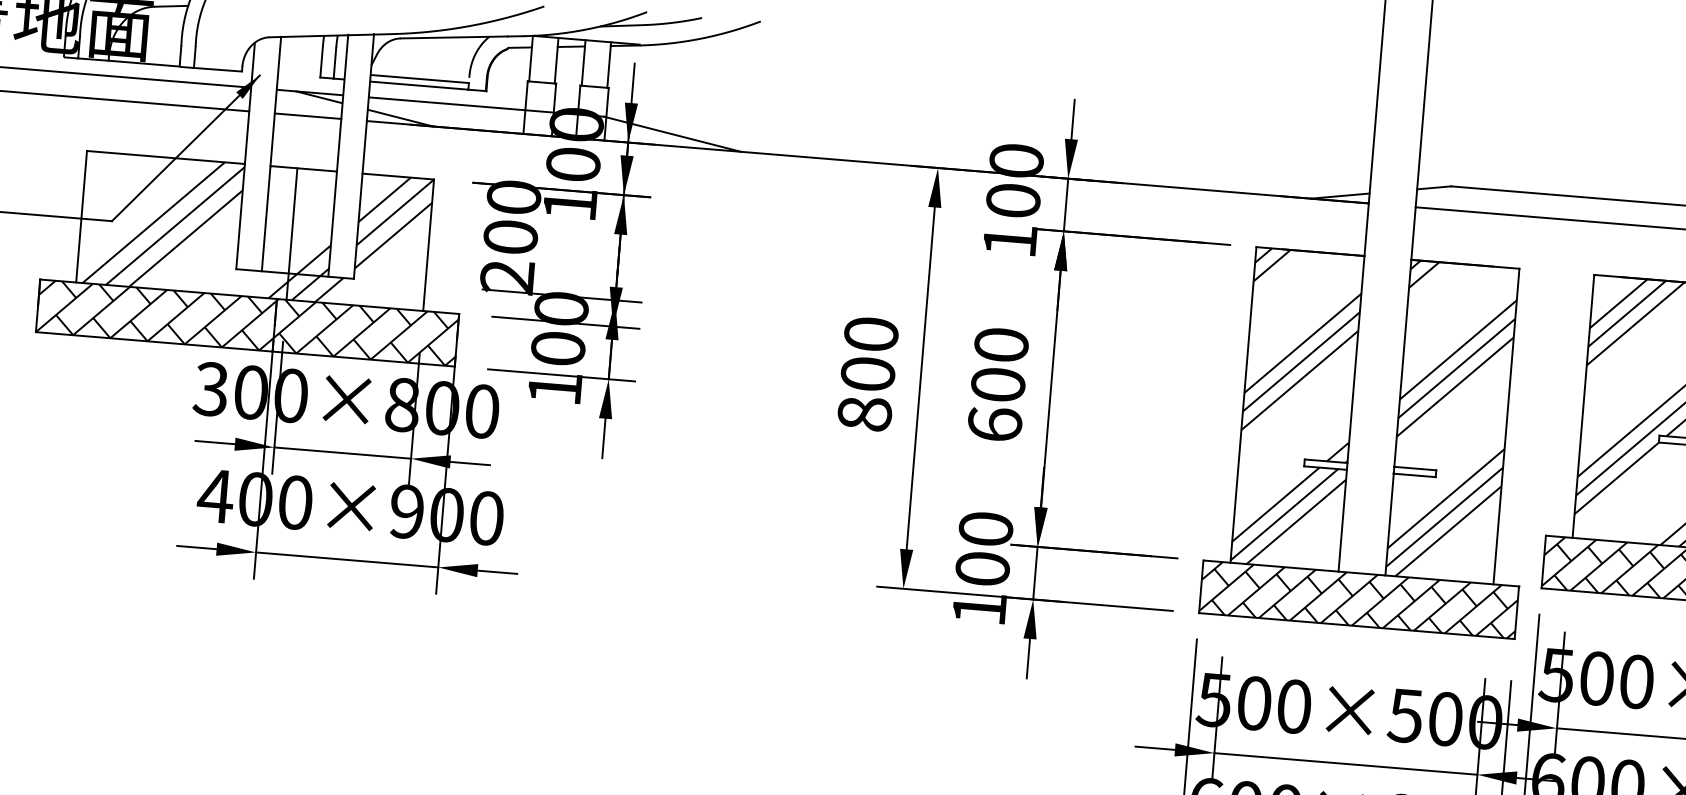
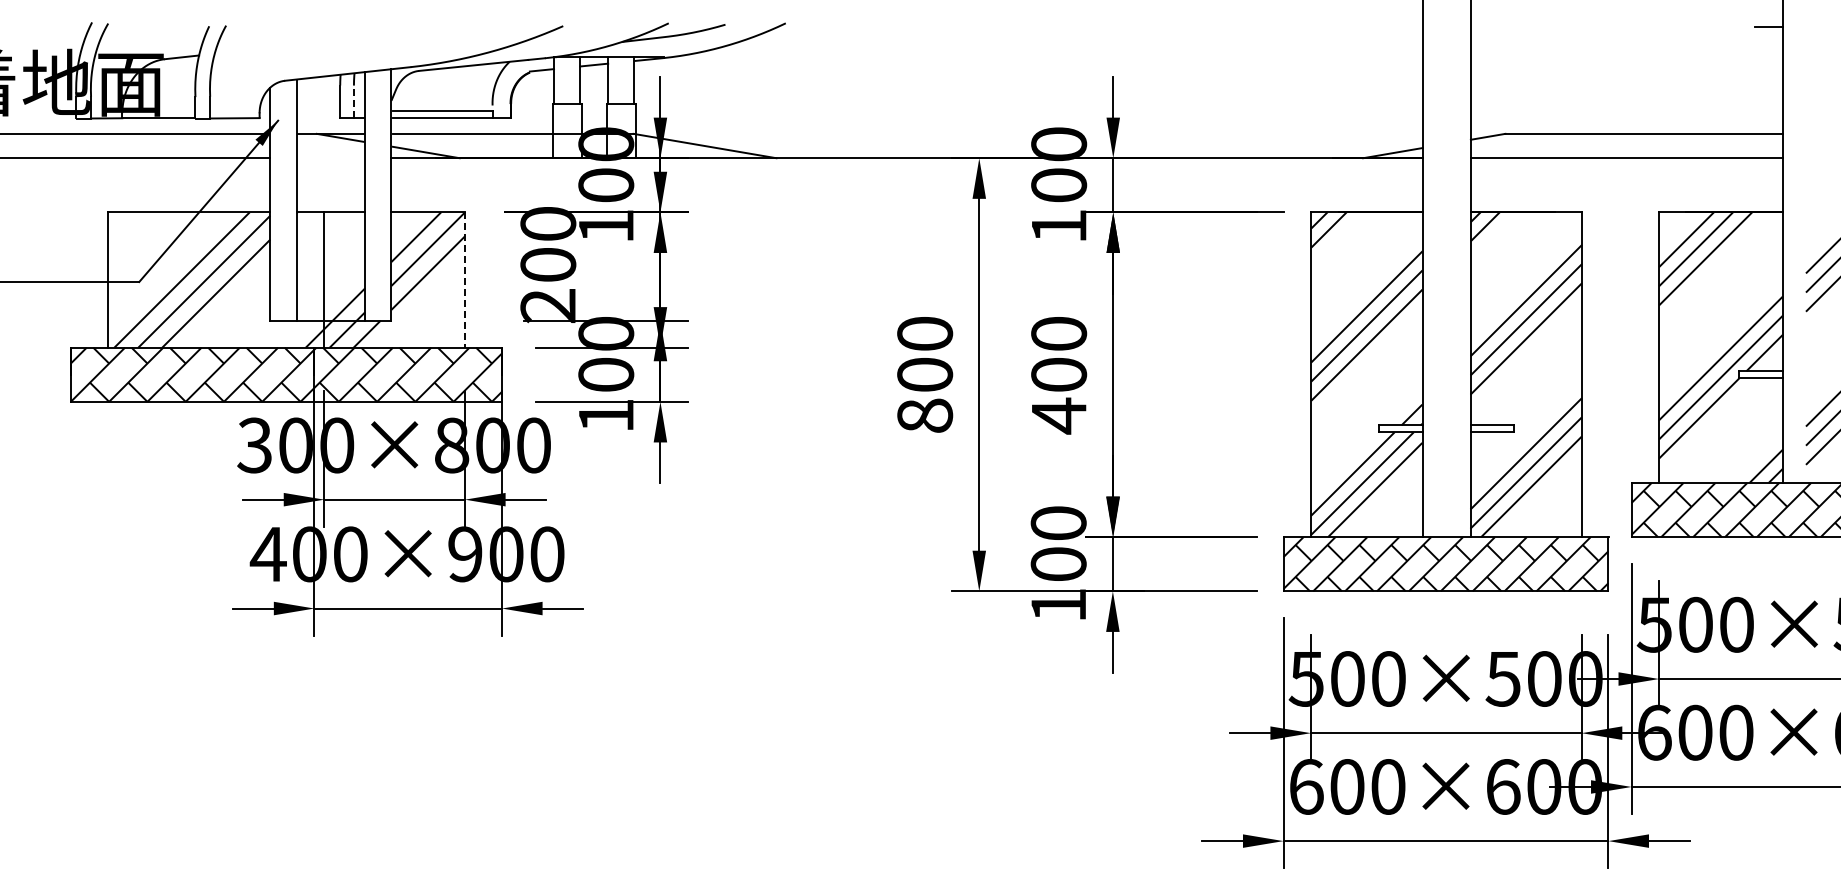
line: (334, 62) -> (353, 101), solid -> dashed
line: (307, 116) -> (330, 158), removed
line: (429, 245) -> (465, 280), solid -> dashed
text: (995, 424) -> (1059, 415), 600 -> 400

